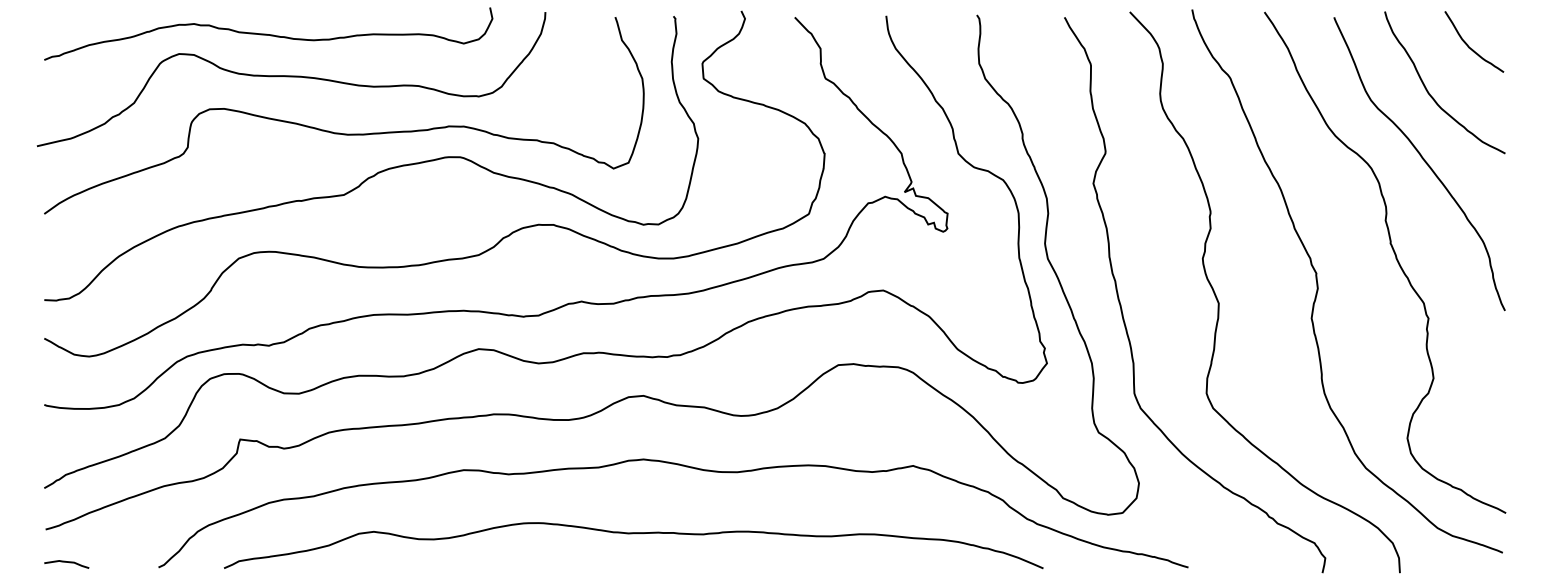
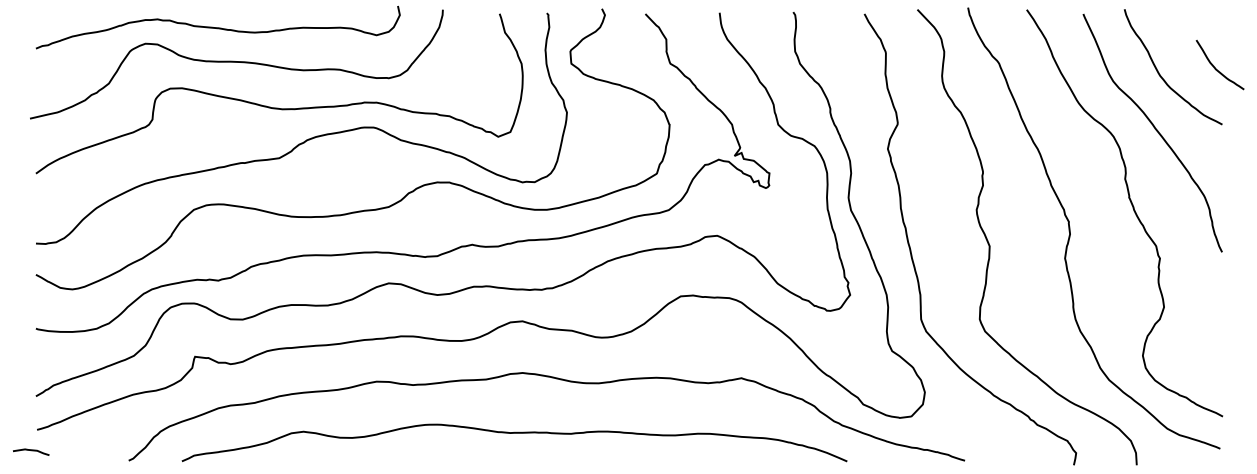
curve: (1469, 46) -> (1216, 68), moved
curve: (67, 563) -> (31, 451), moved

